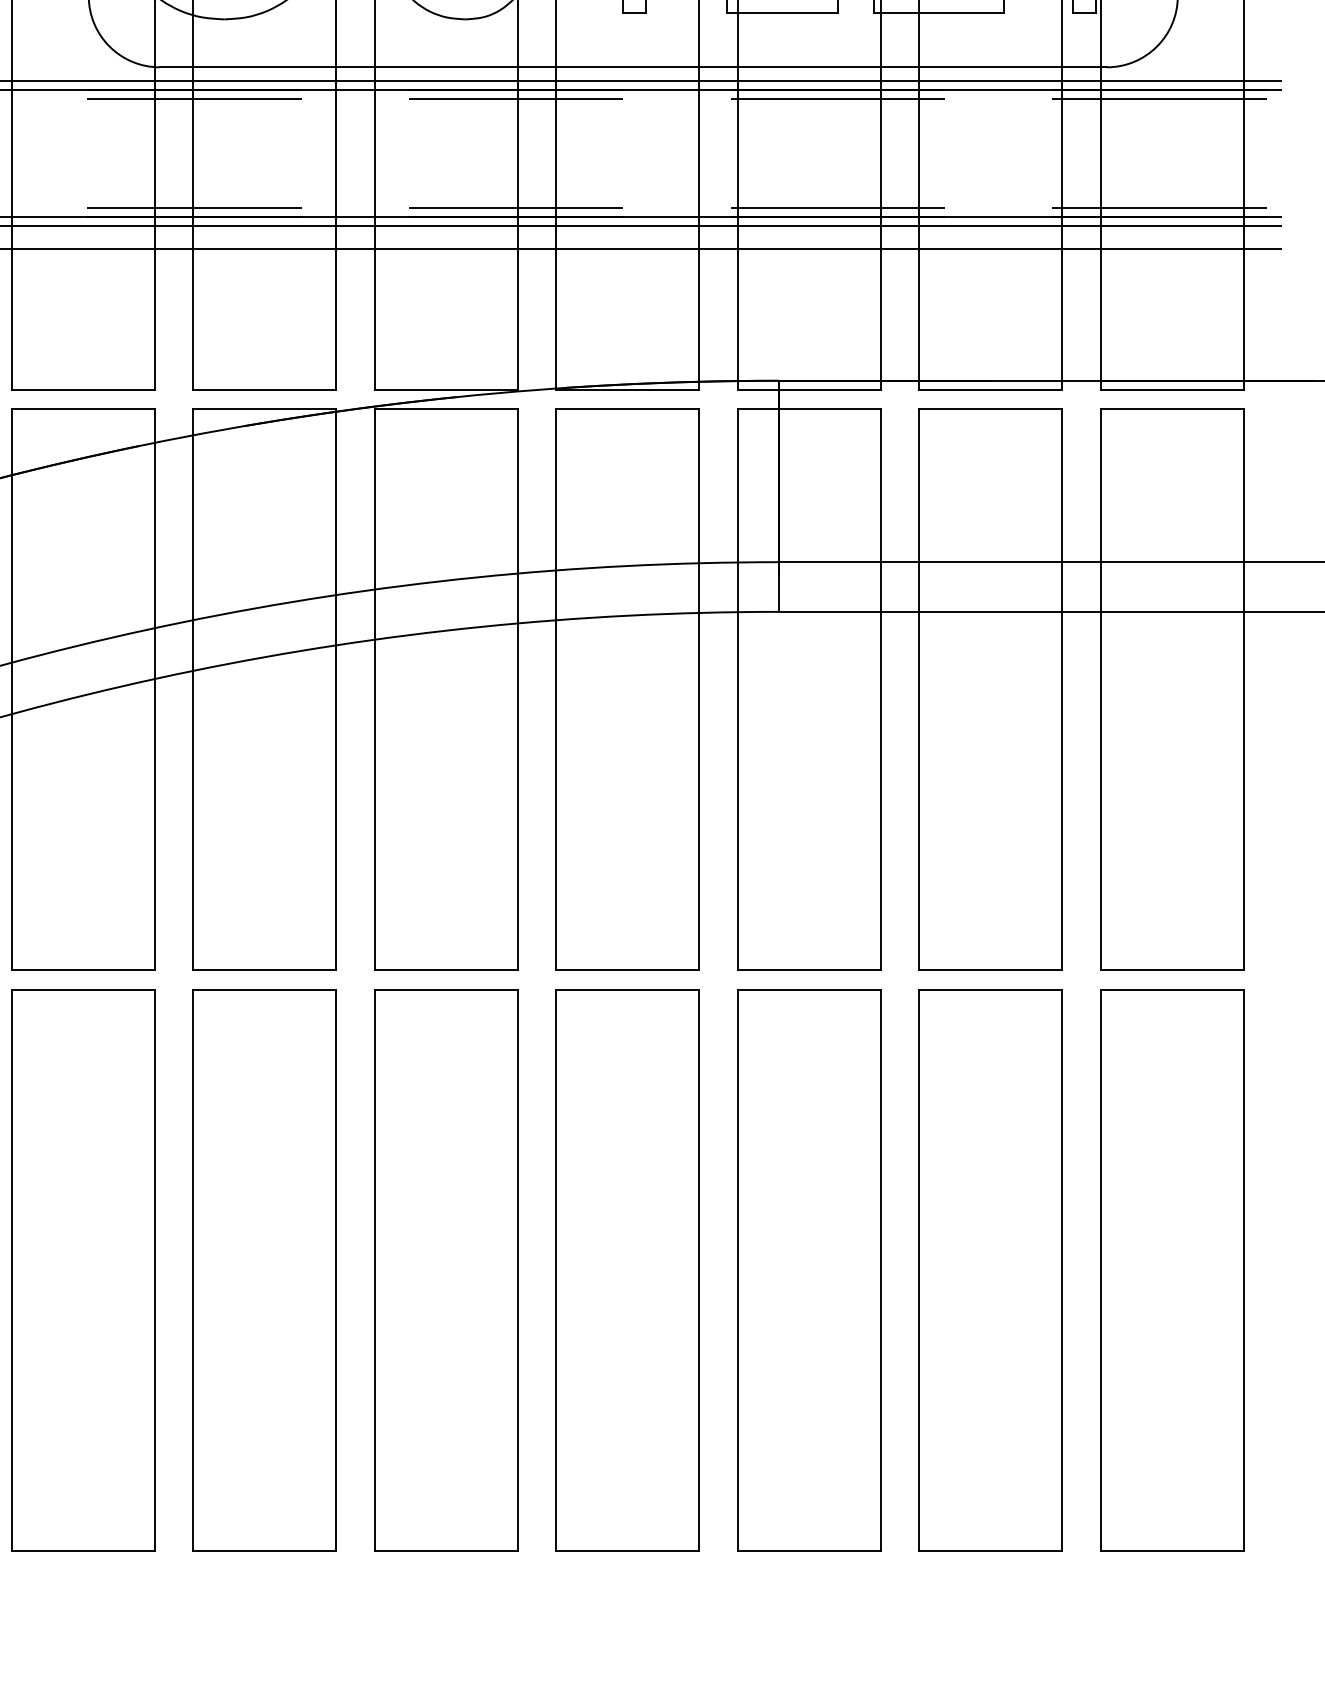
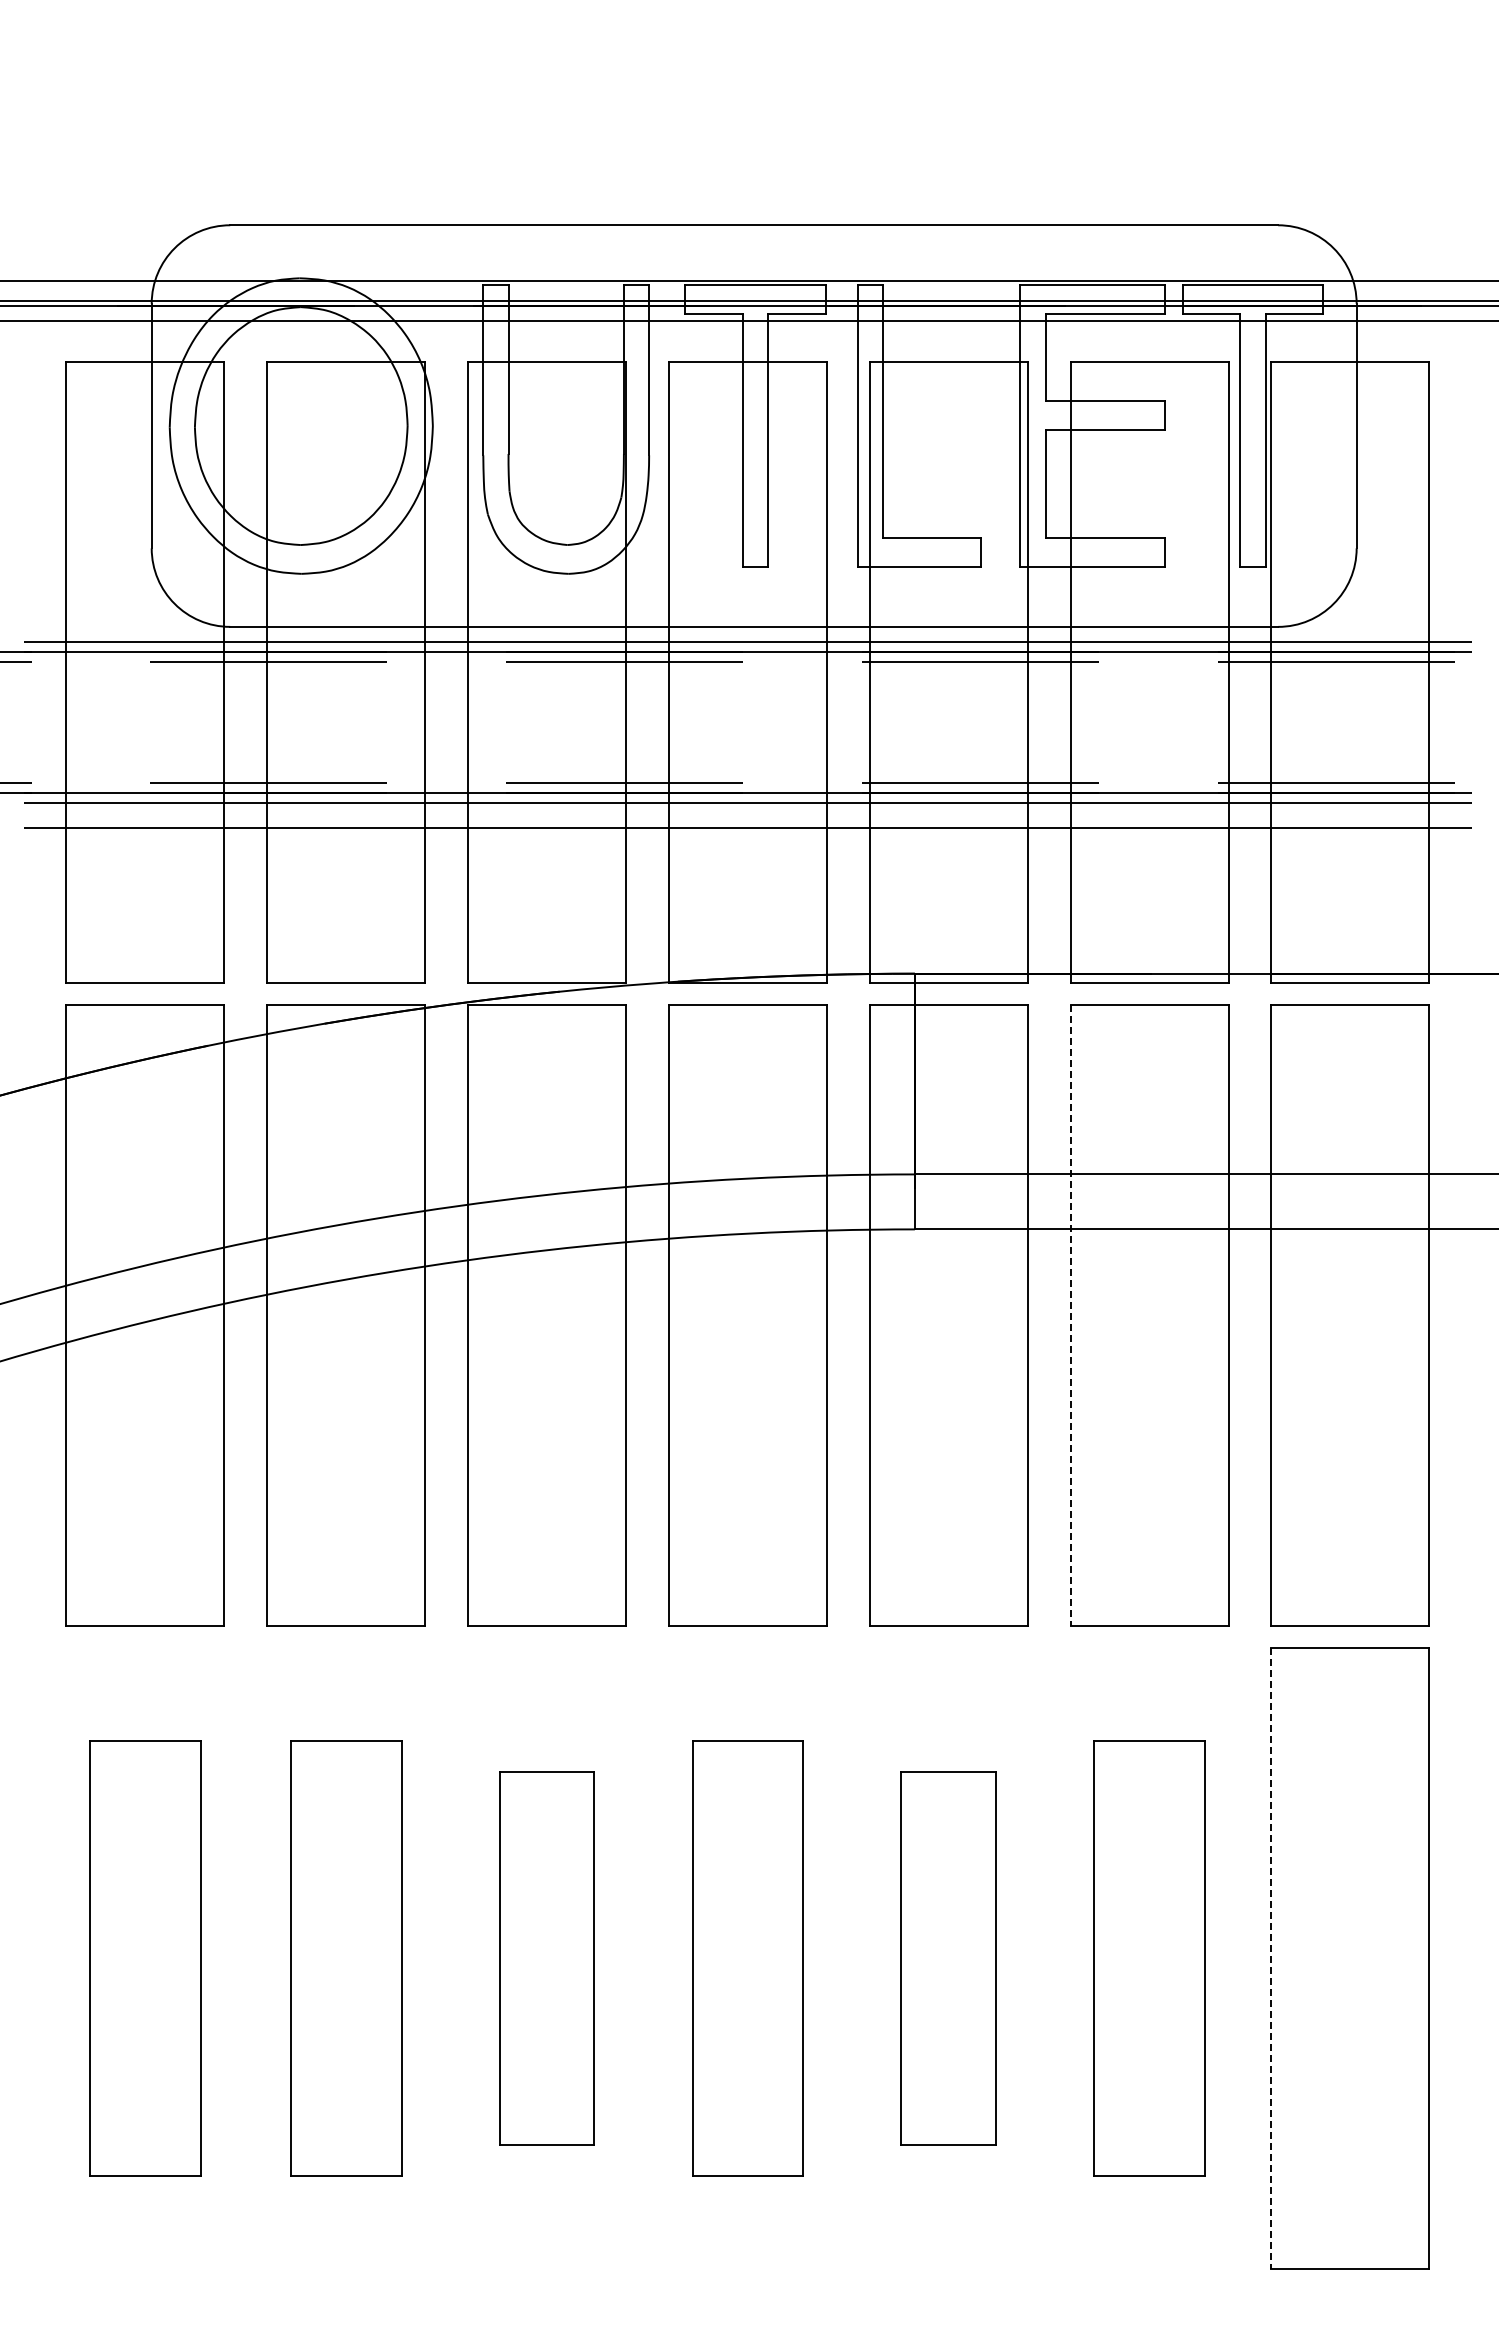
line: (919, 689) -> (1070, 1315), solid -> dashed
part: (82, 1270) -> (144, 1958), size x0.7
part: (263, 1270) -> (345, 1958), size x0.7
part: (445, 1270) -> (546, 1958), size x0.6
part: (627, 1270) -> (747, 1958), size x0.7
part: (808, 1270) -> (948, 1958), size x0.6
part: (990, 1270) -> (1149, 1958), size x0.7
line: (1100, 1270) -> (1271, 1958), solid -> dashed

